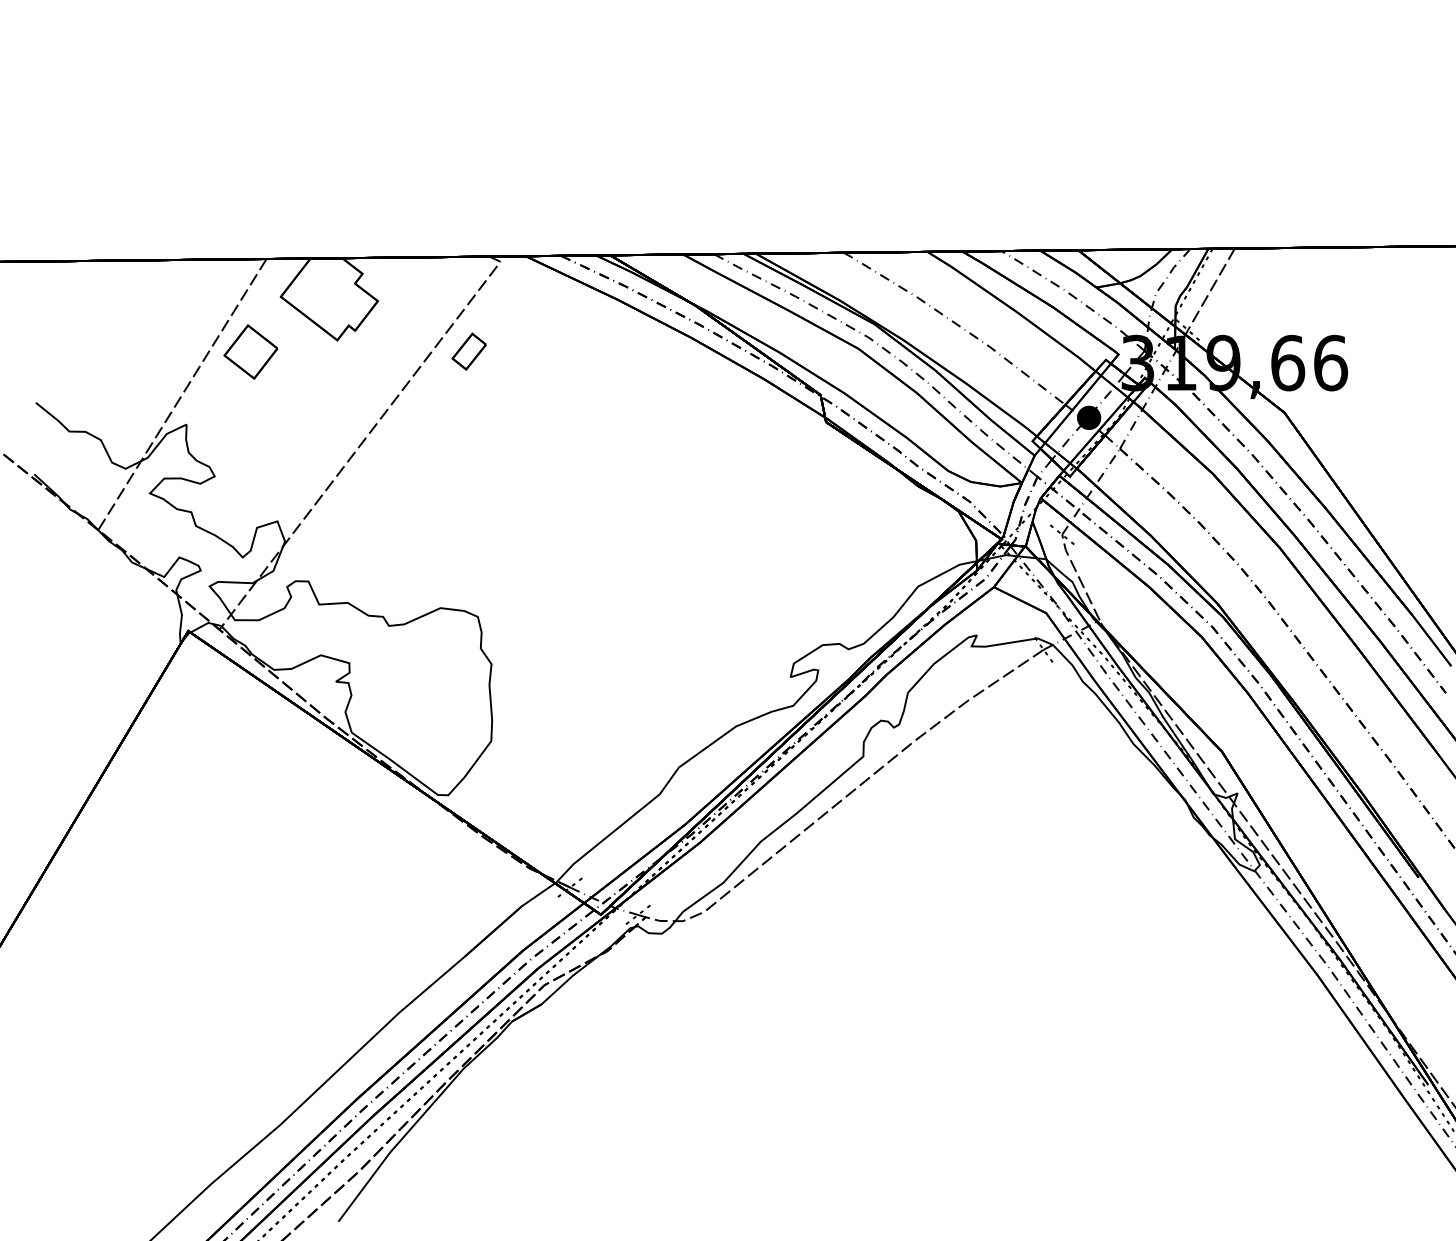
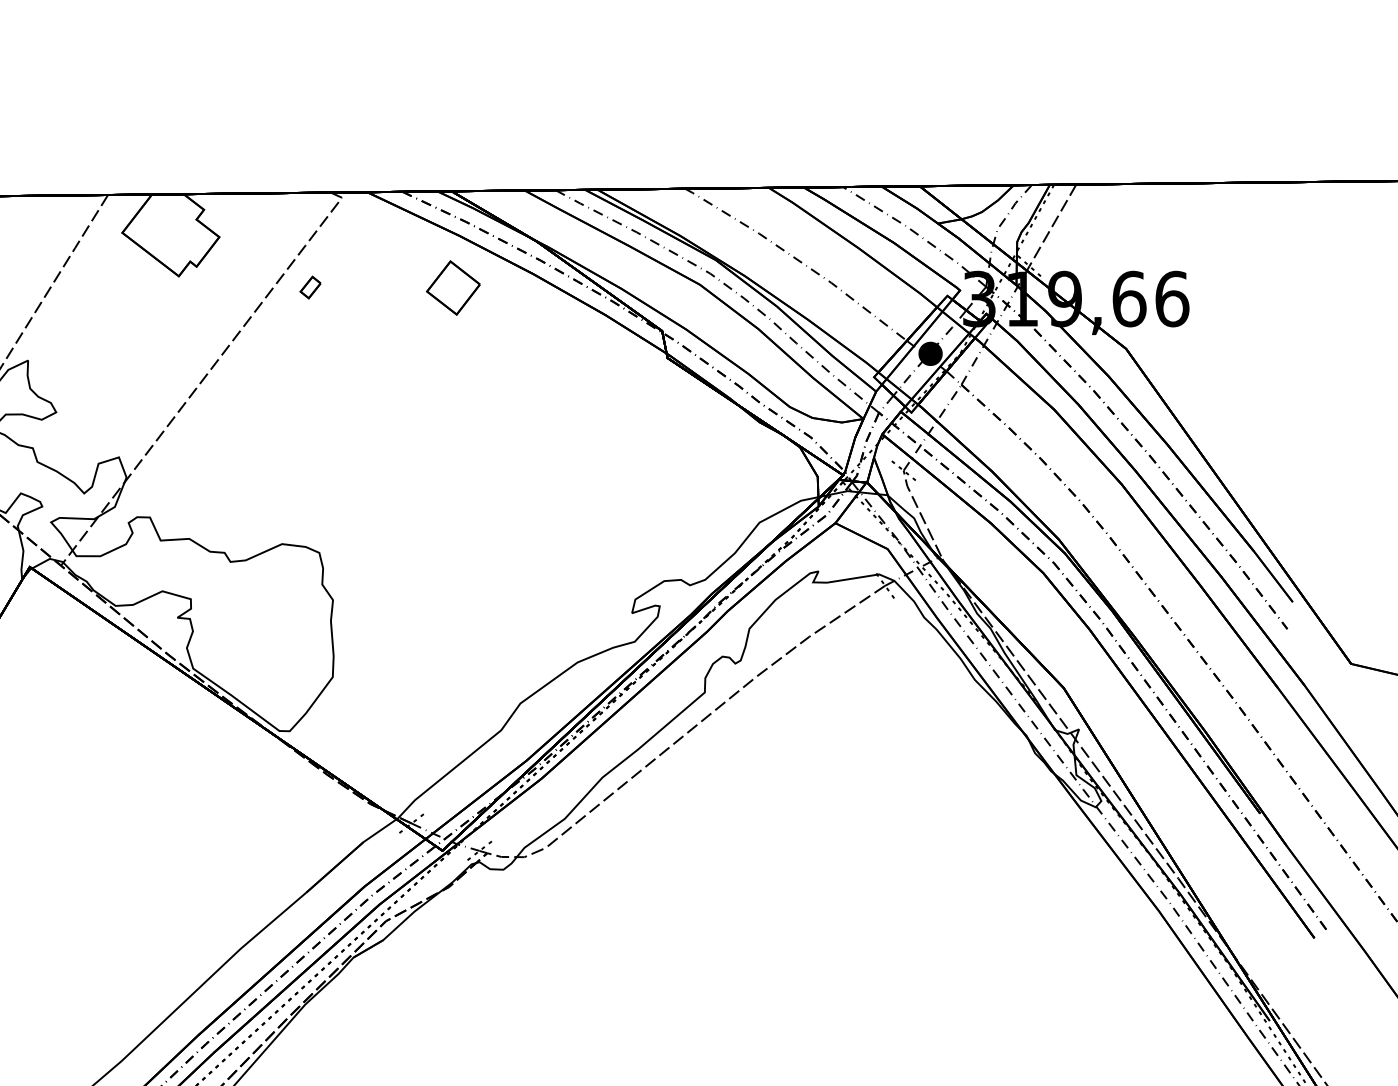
part: (250, 351) -> (452, 287), moved
part: (468, 351) -> (309, 287), size x0.6

